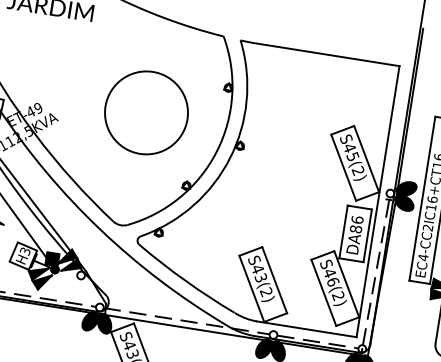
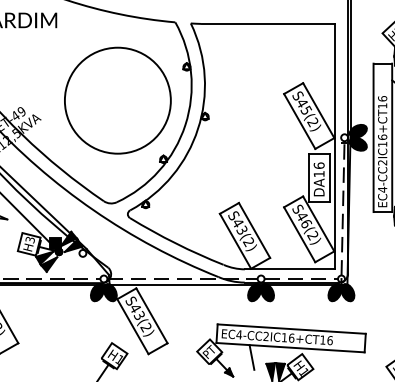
circle: (146, 112) -> (117, 100), size x1.43
text: (355, 228) -> (318, 173), DA86 -> DA16

